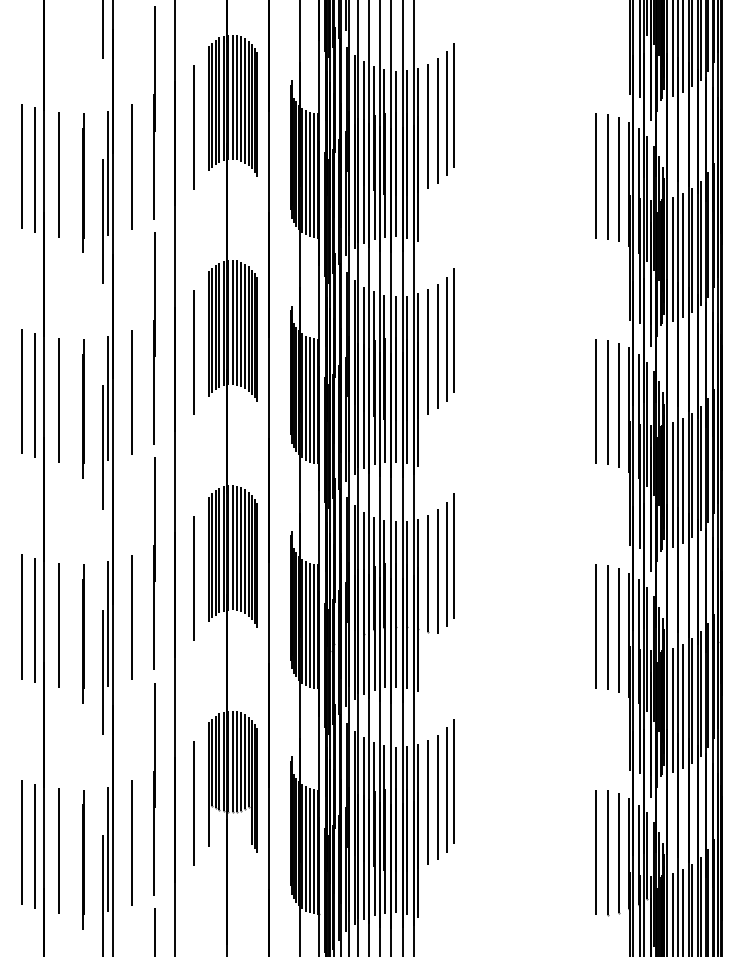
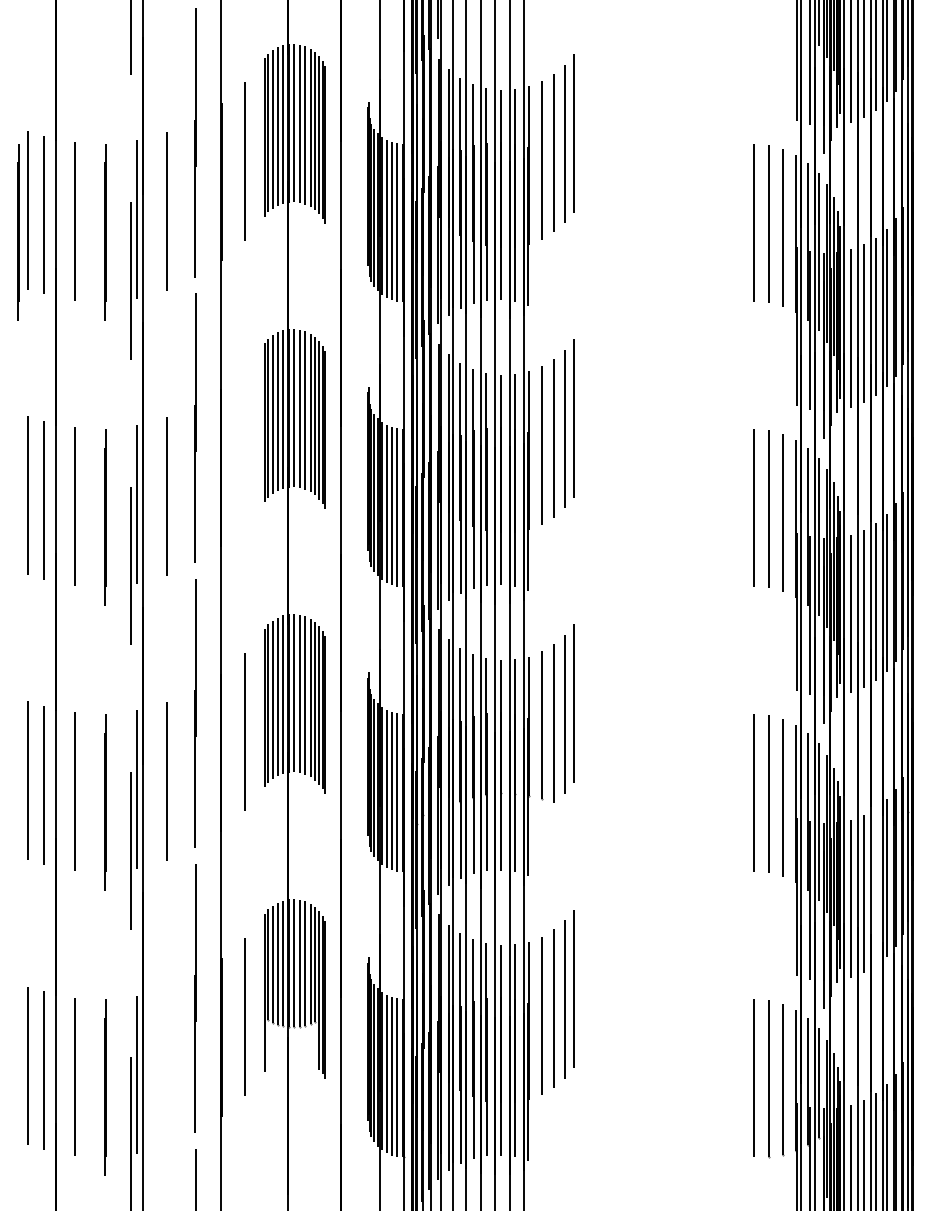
line: (14, 183) -> (18, 232), added
line: (193, 352) -> (244, 446), removed
line: (692, 700) -> (875, 886), removed
line: (131, 842) -> (166, 1066), removed

